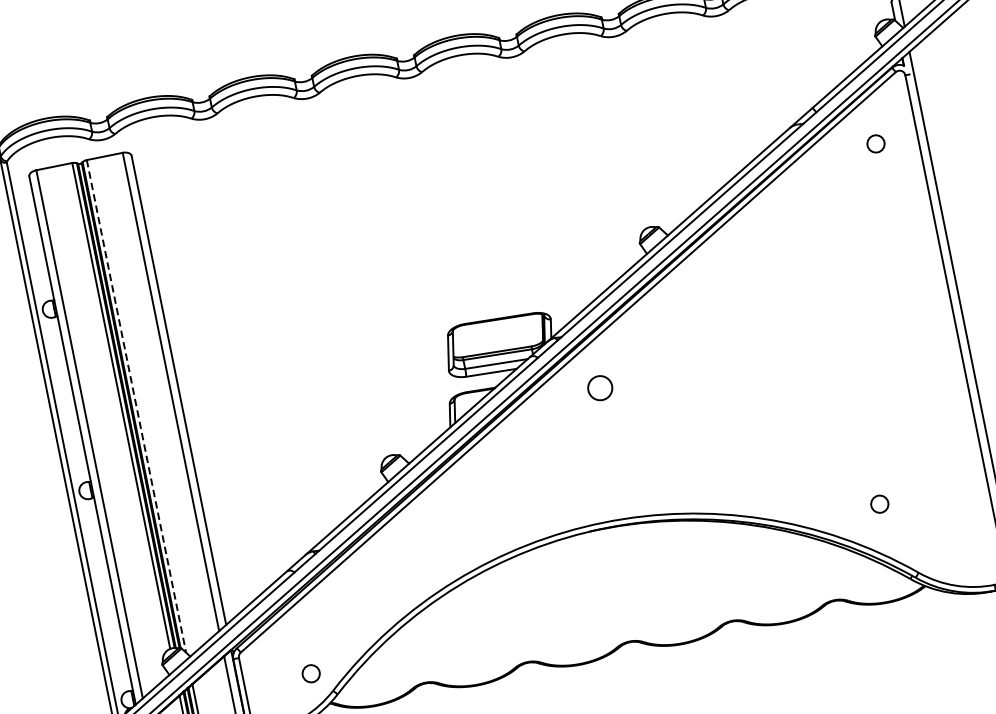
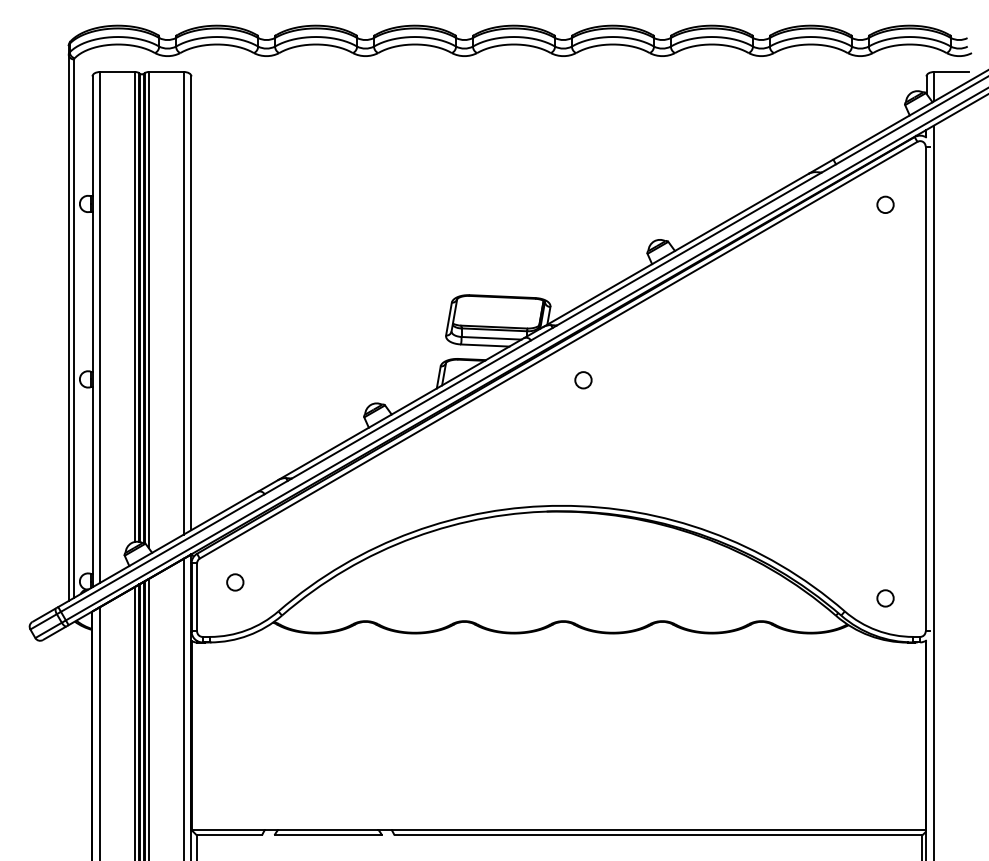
circle: (600, 388) -> (583, 380), size x0.71
line: (137, 406) -> (149, 310), dashed -> solid
circle: (879, 504) -> (885, 598), moved
circle: (311, 673) -> (235, 582), moved

